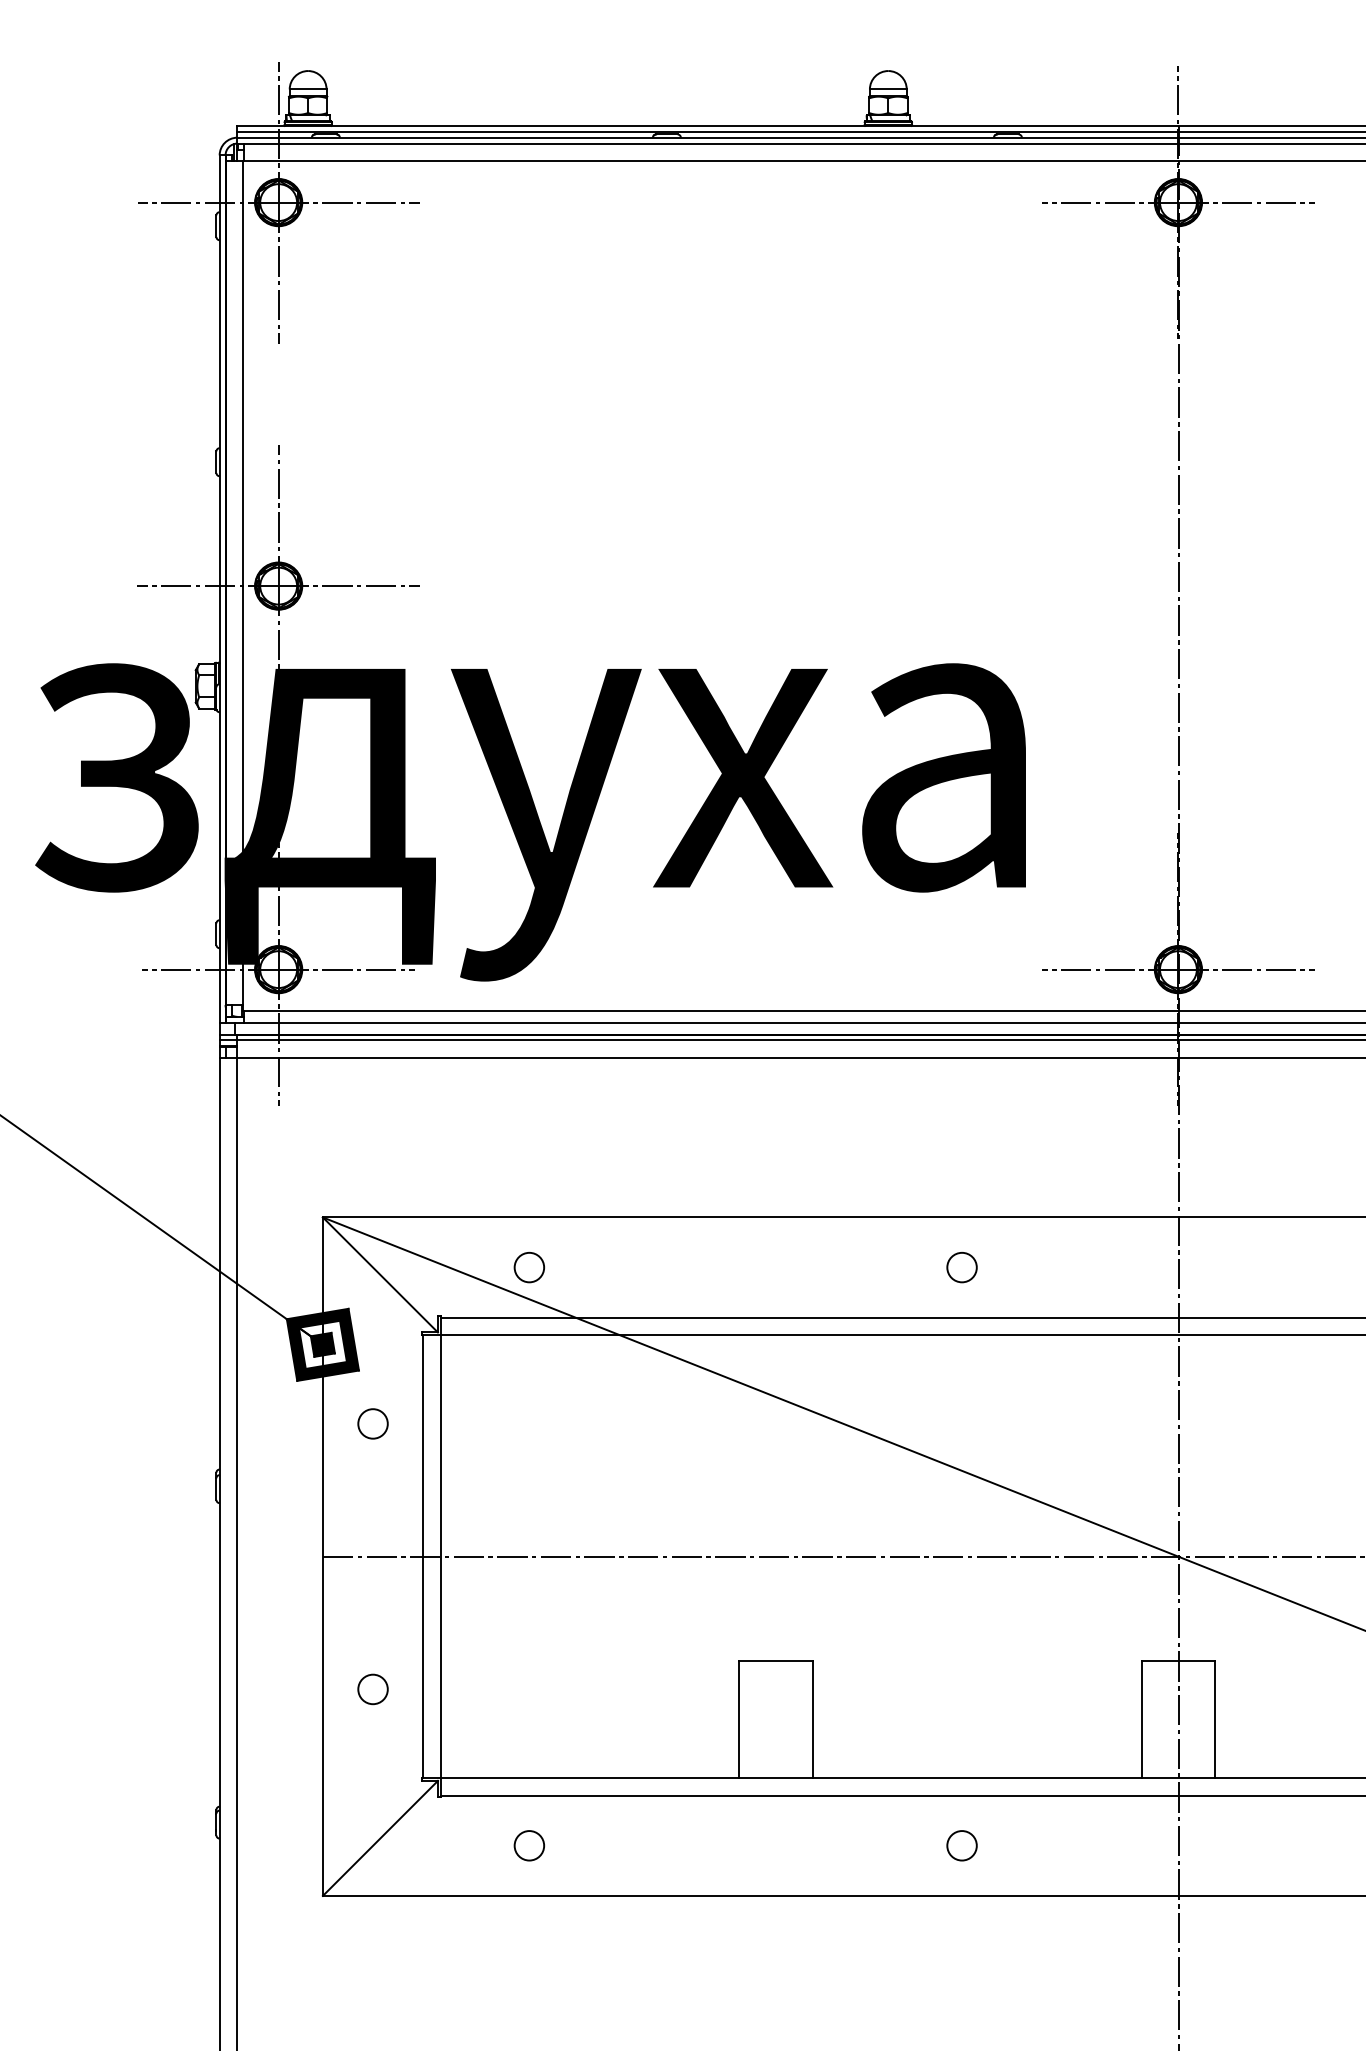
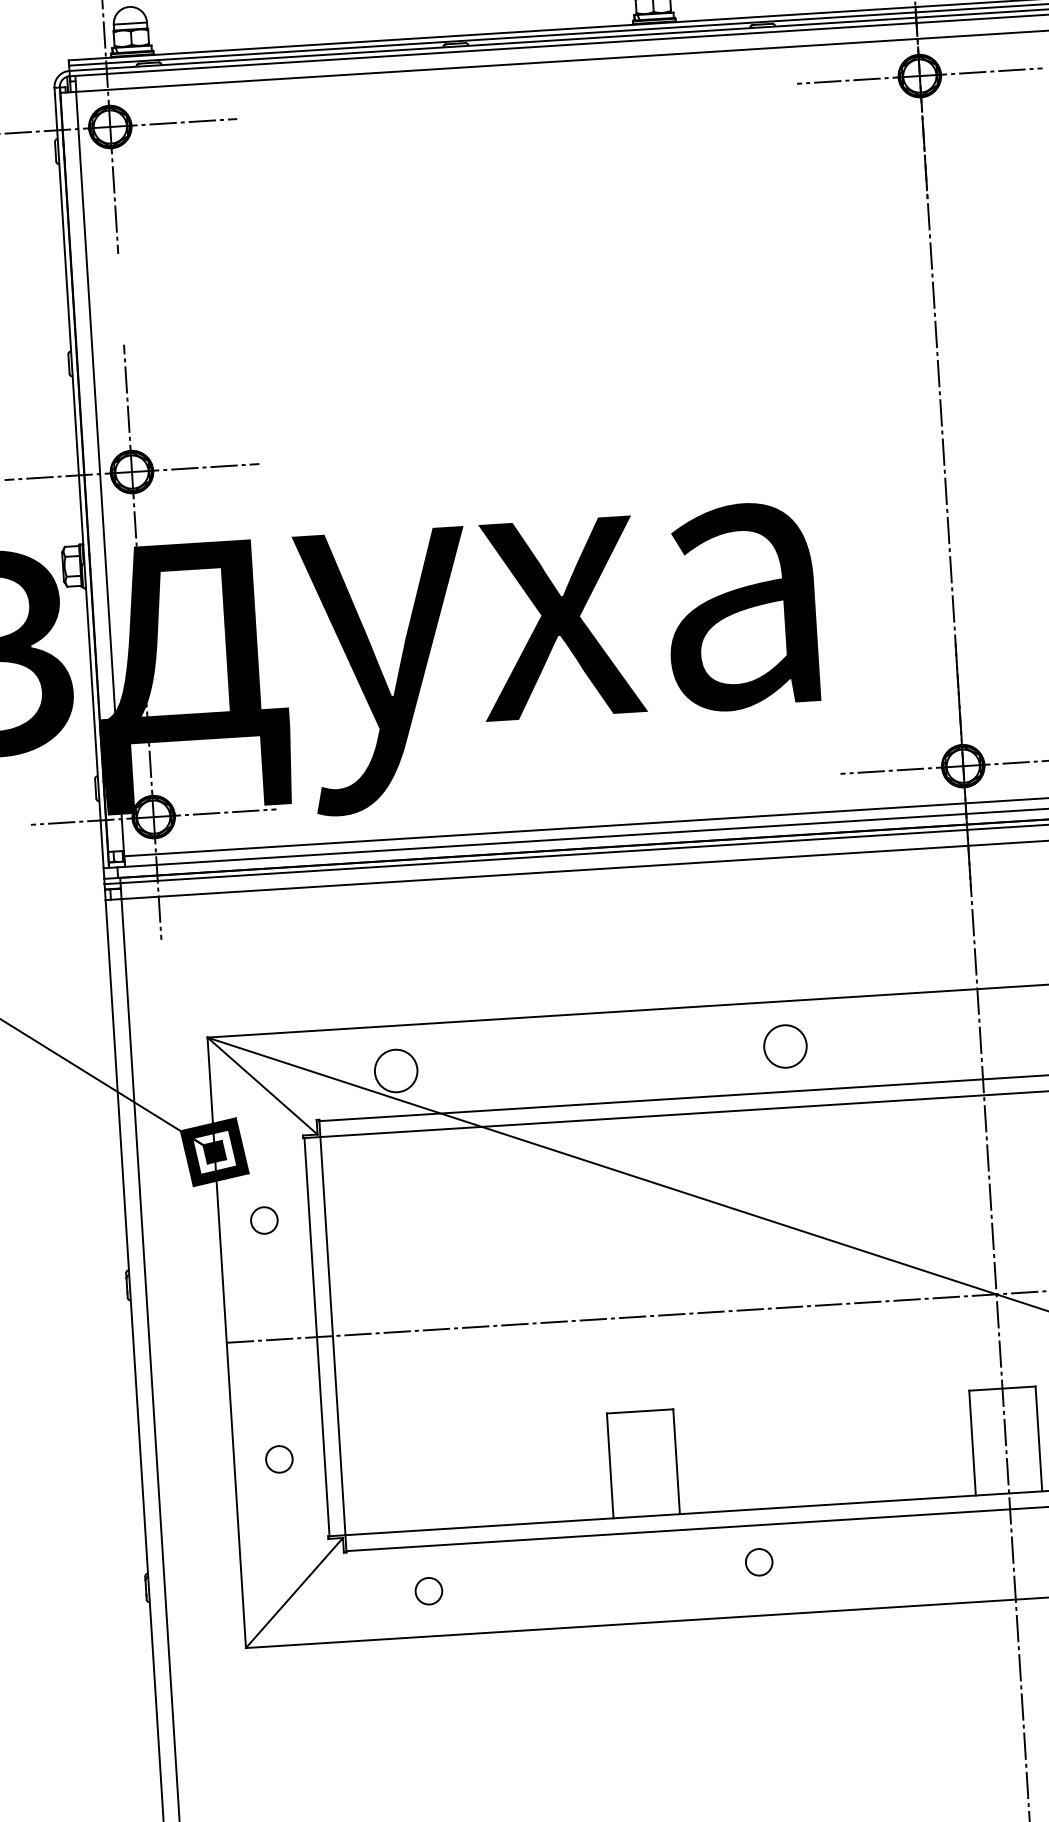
circle: (529, 1267) -> (396, 1070), size x1.6
circle: (961, 1267) -> (784, 1046), size x1.6
circle: (961, 1845) -> (758, 1562), moved

